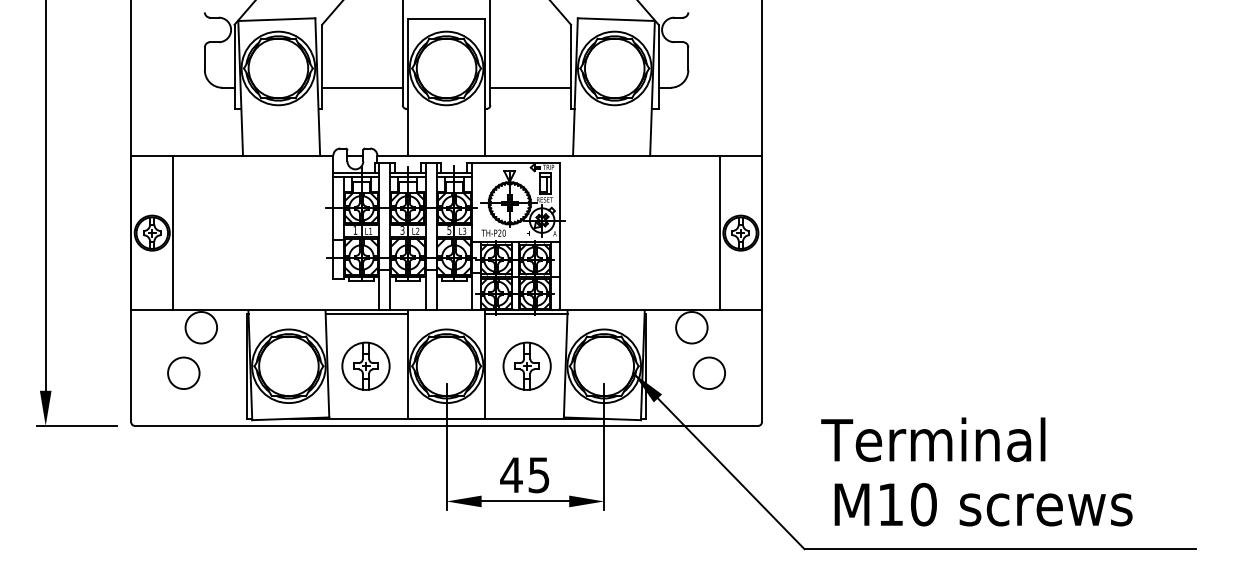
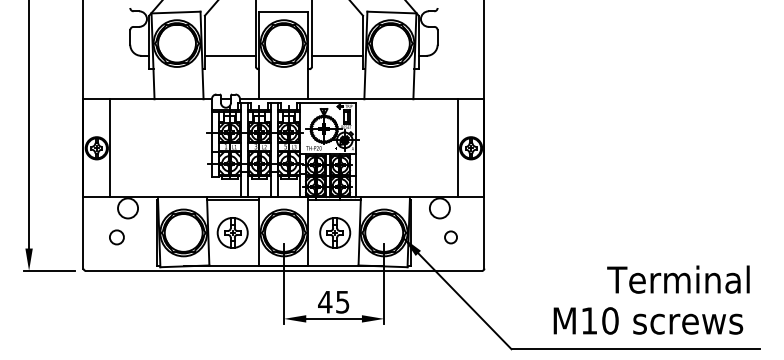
circle: (183, 373) -> (116, 237), size x0.7
circle: (708, 373) -> (450, 237), size x0.6
text: (933, 439) -> (678, 279), moved
text: (983, 503) -> (648, 320), moved

